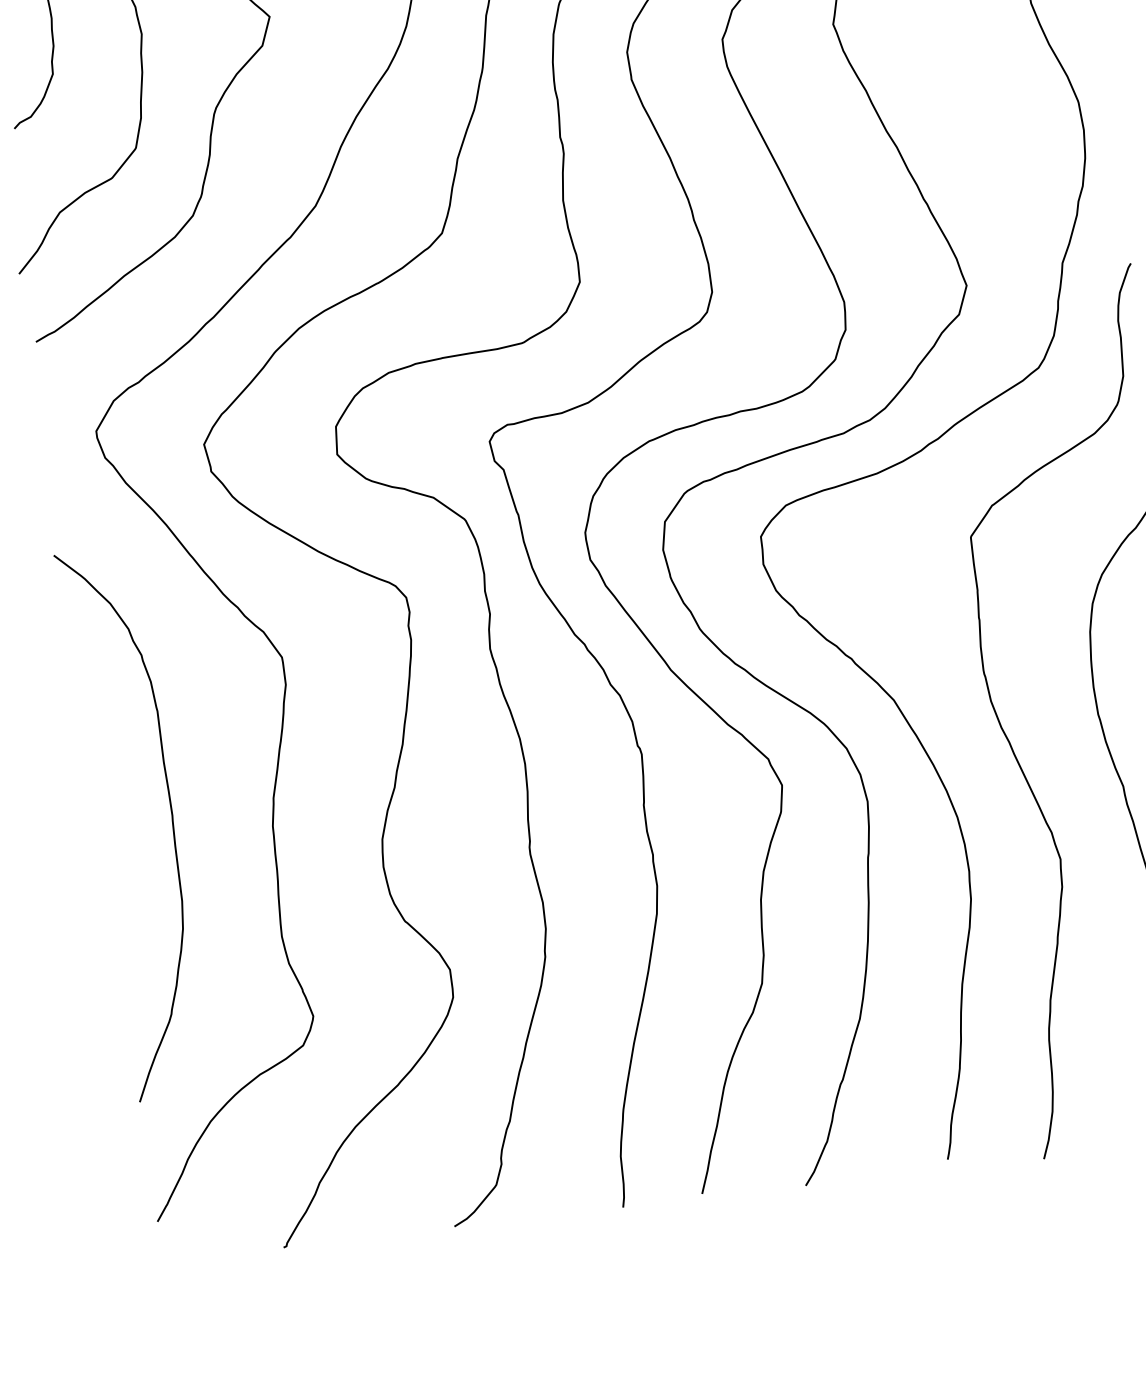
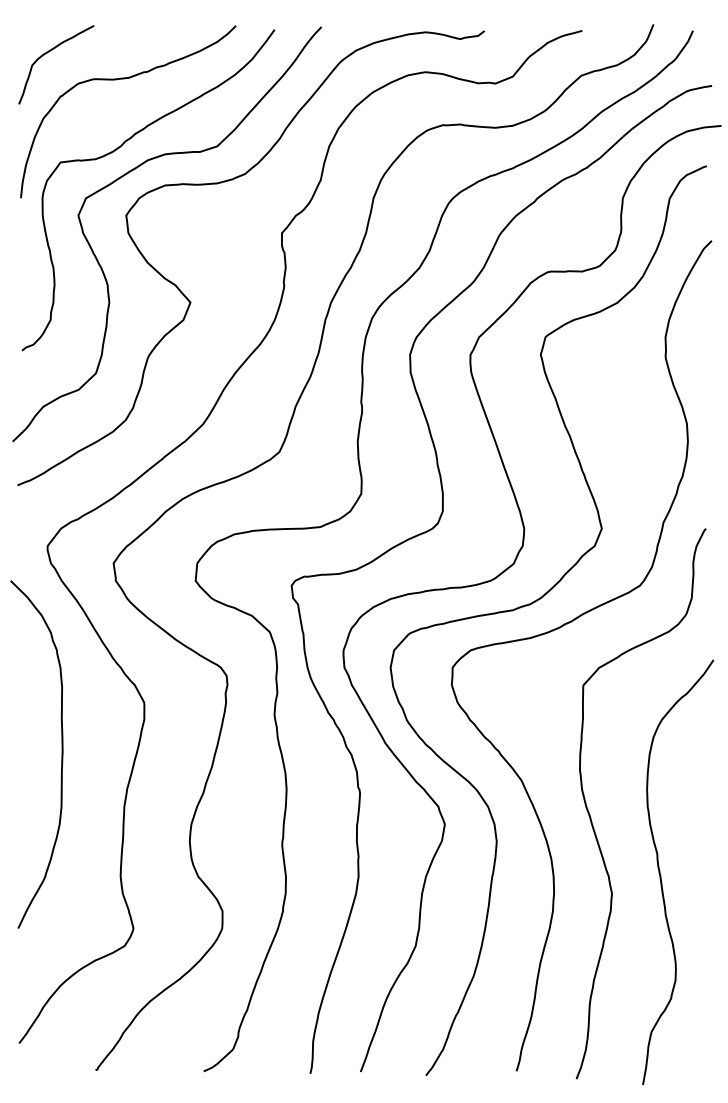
curve: (170, 818) -> (61, 754), moved

